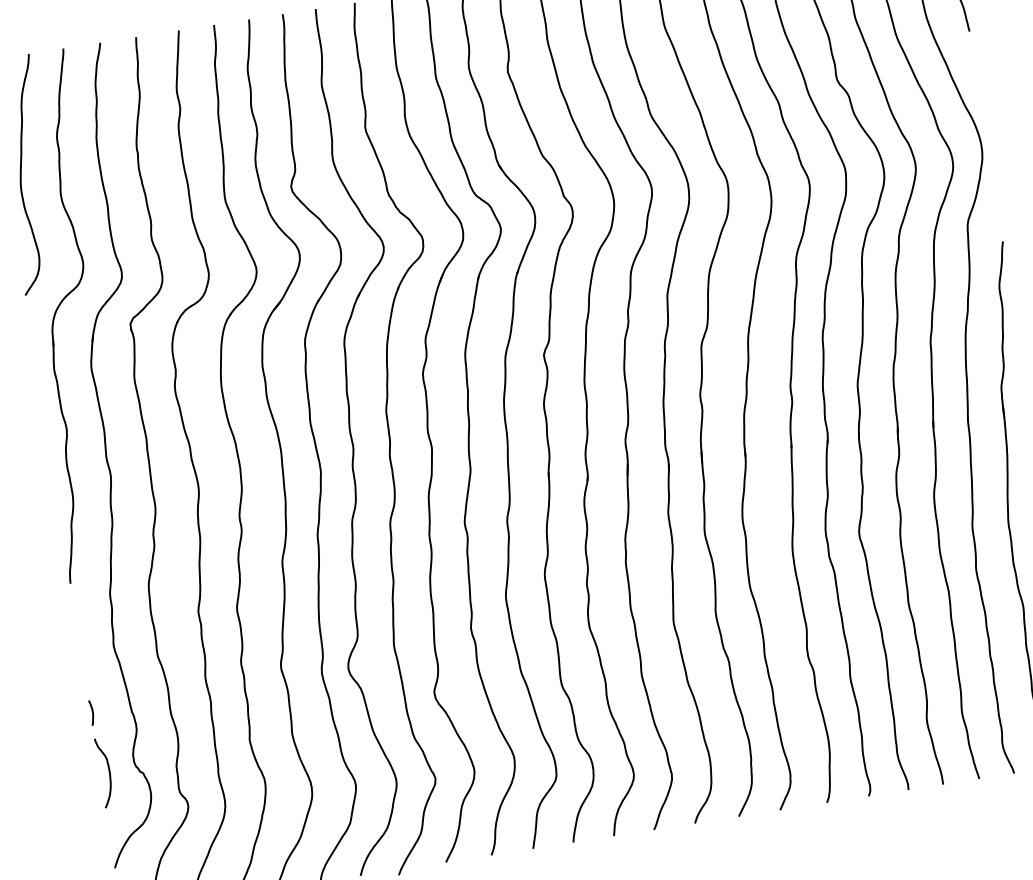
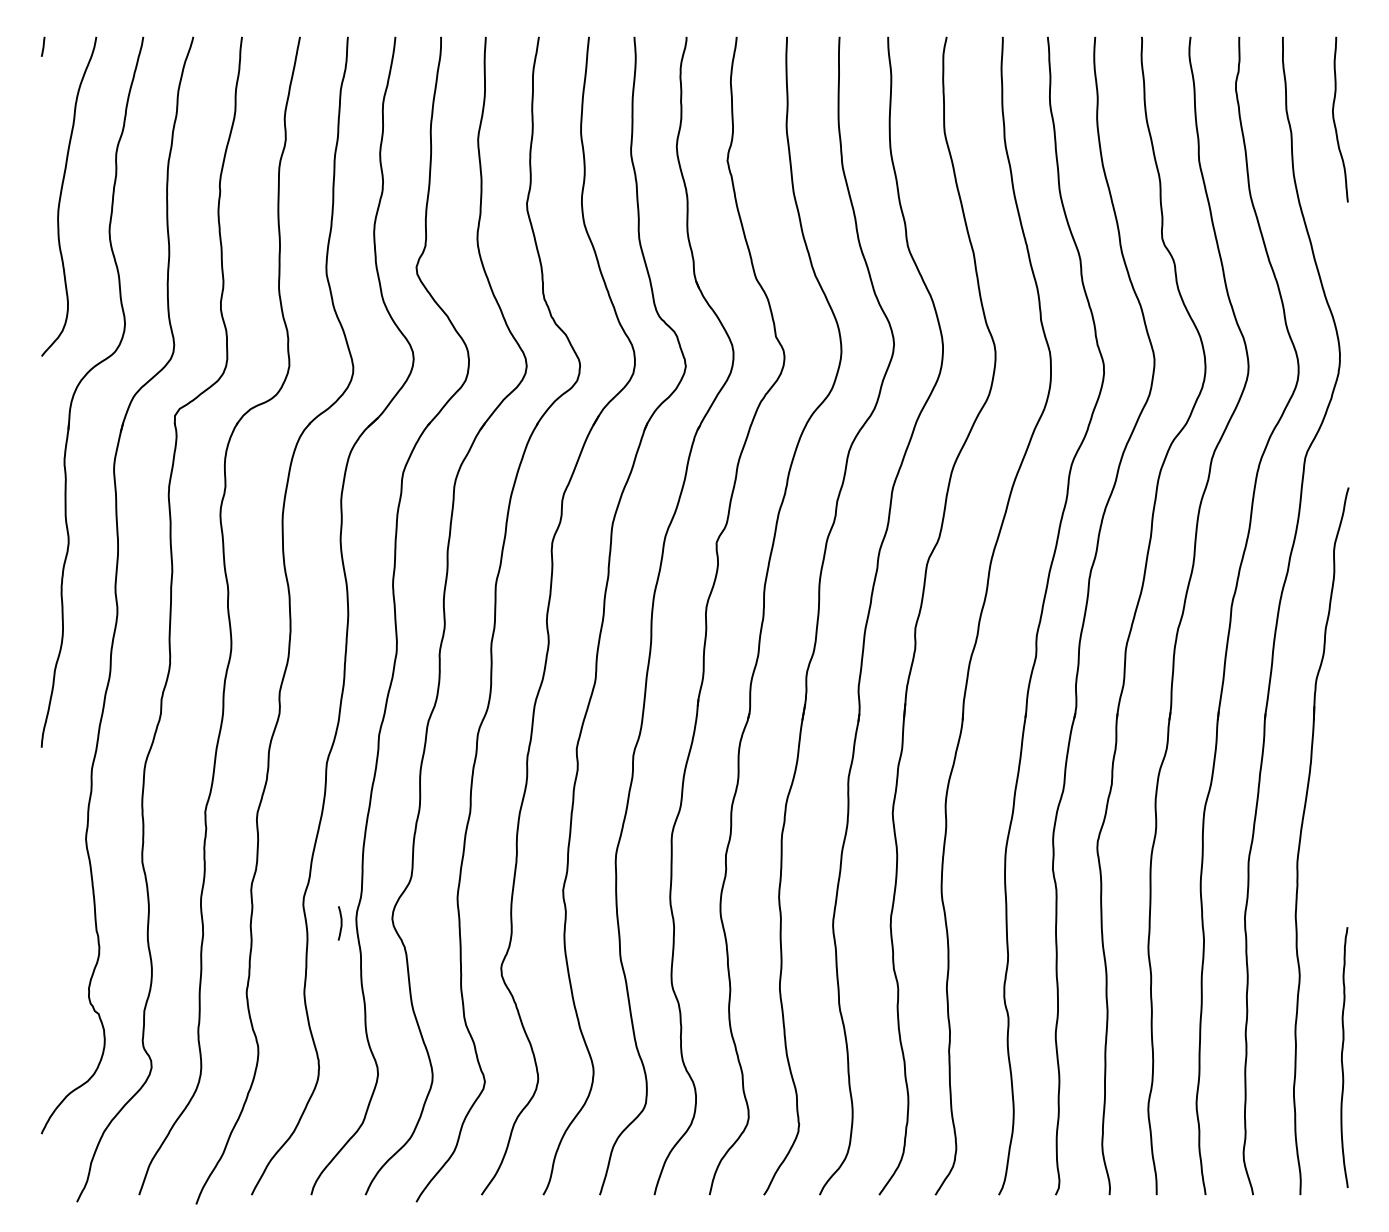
curve: (92, 712) -> (340, 923), moved
curve: (108, 772) -> (53, 1005), removed

